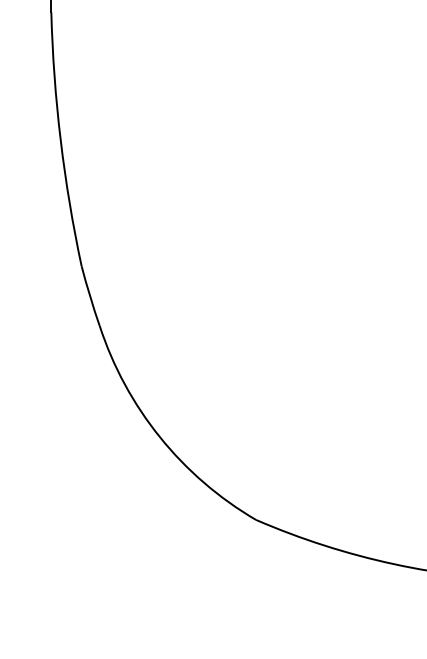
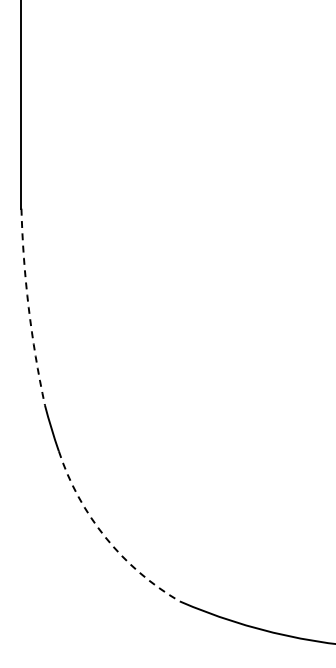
arc: (60, 140) -> (28, 307), solid -> dashed
arc: (159, 437) -> (105, 537), solid -> dashed

